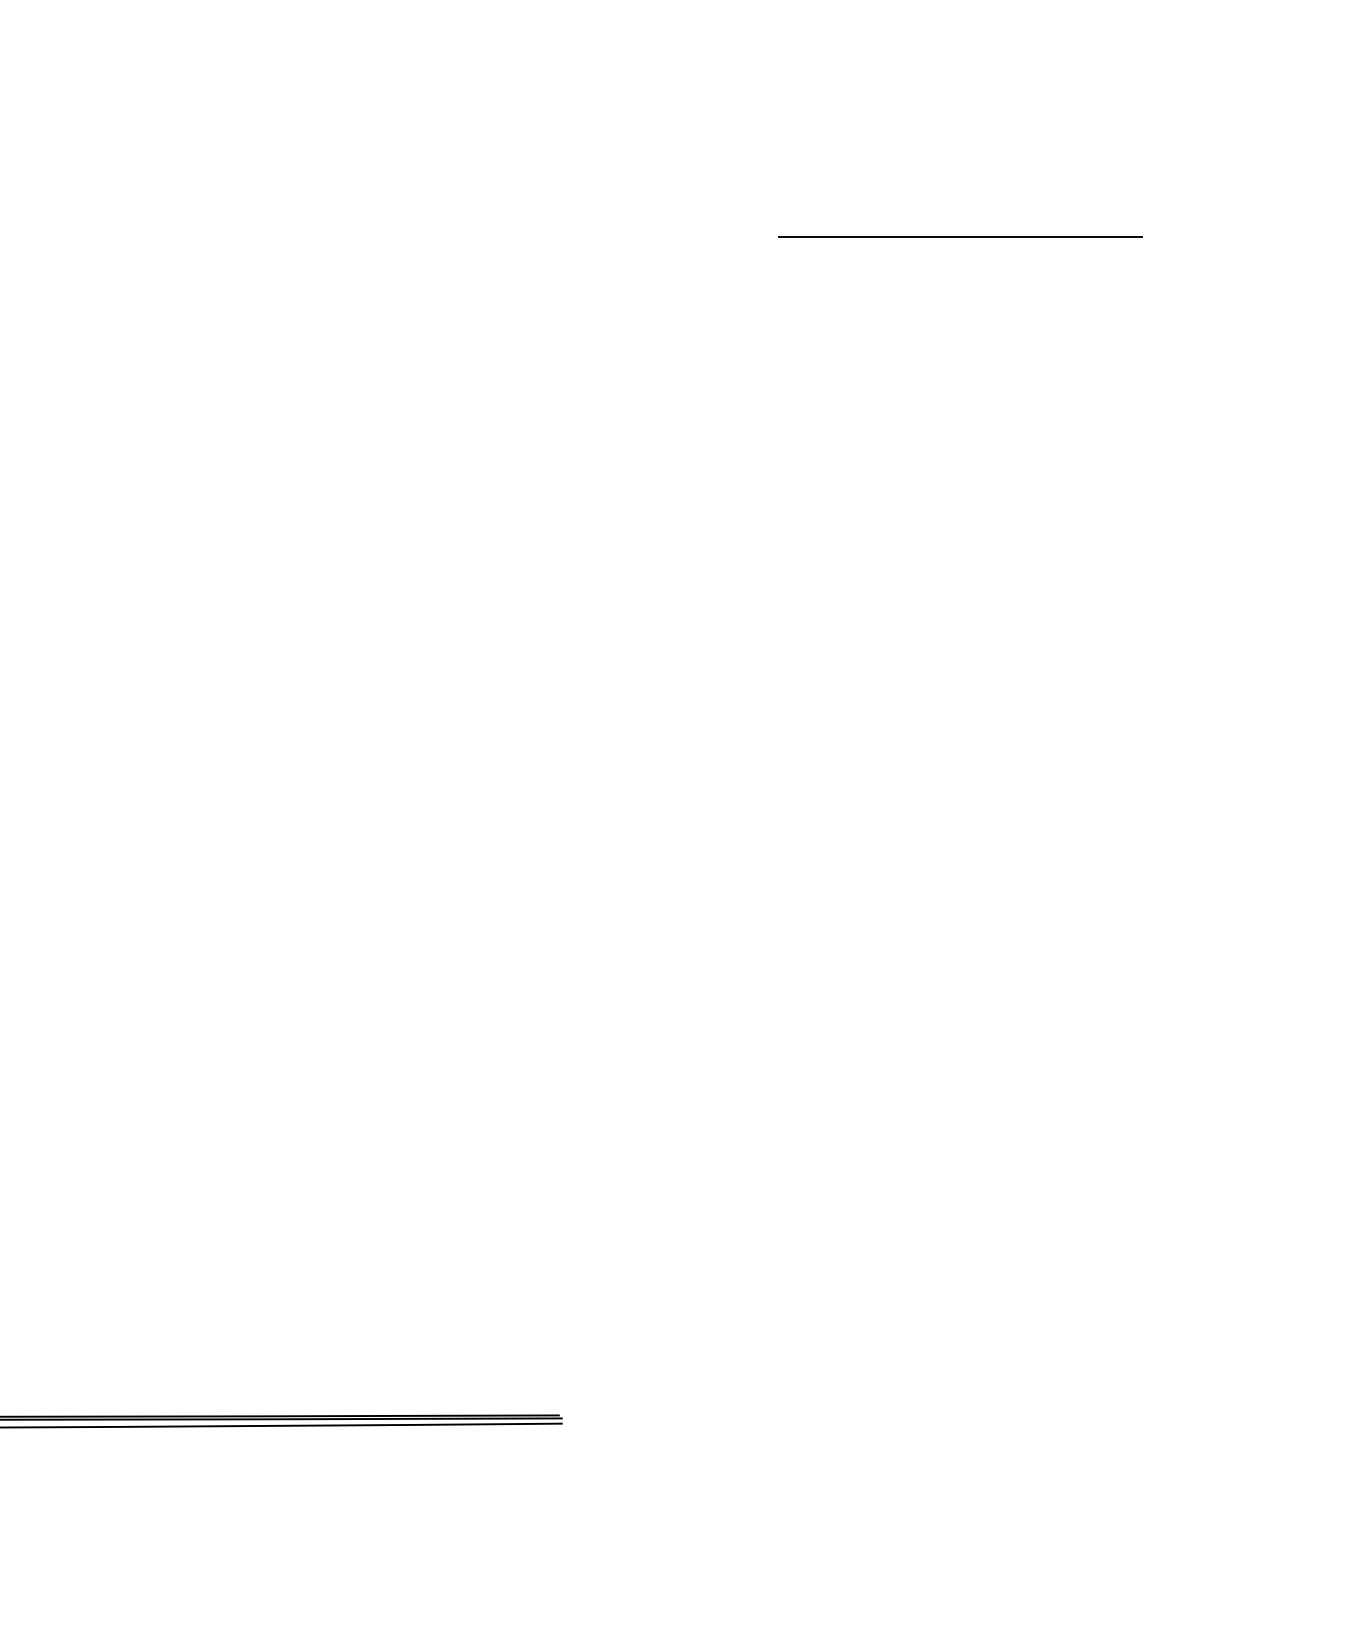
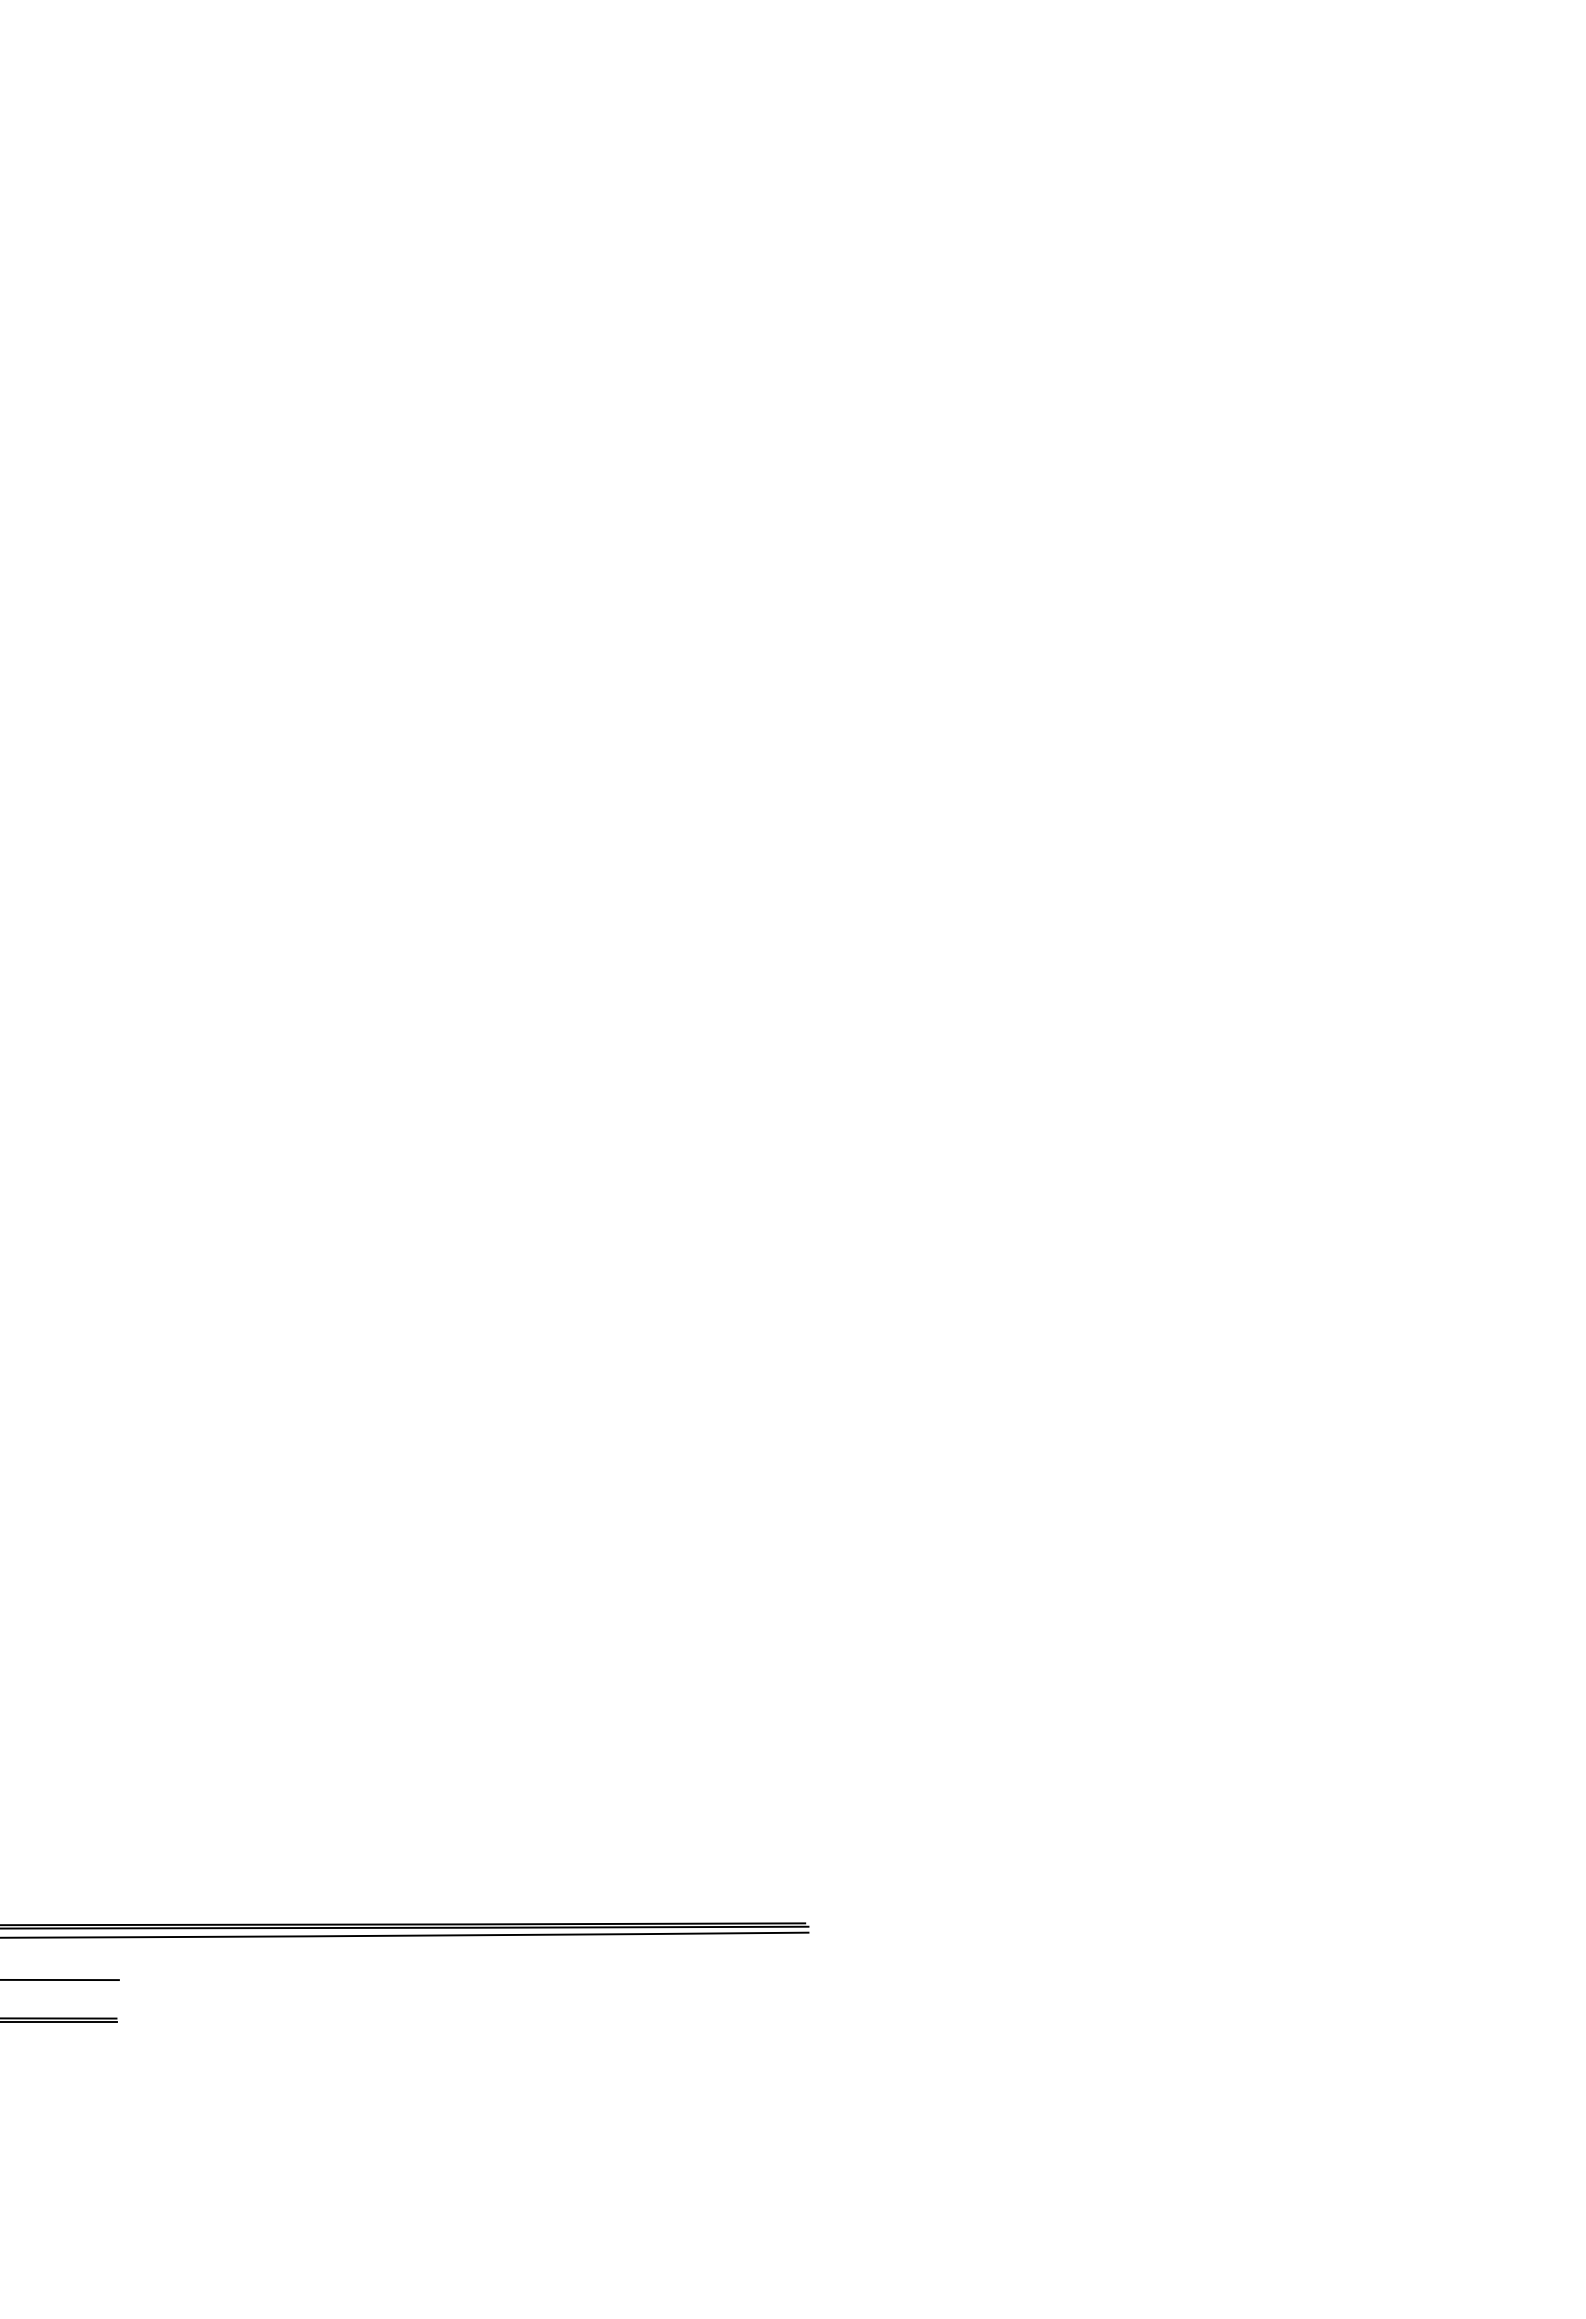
line: (960, 237) -> (1259, 590), removed

